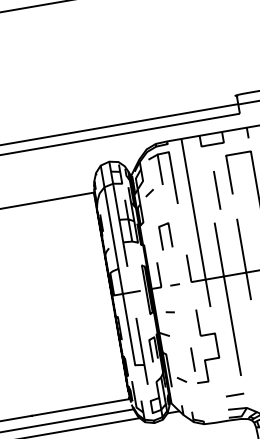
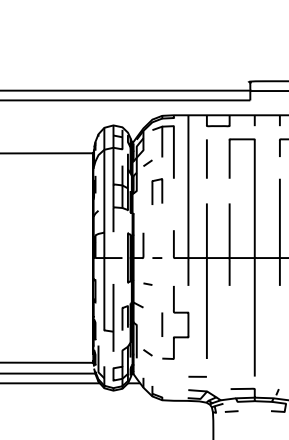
line: (216, 189) -> (206, 158), moved
curve: (161, 236) -> (153, 191), moved
line: (193, 359) -> (162, 324), moved

